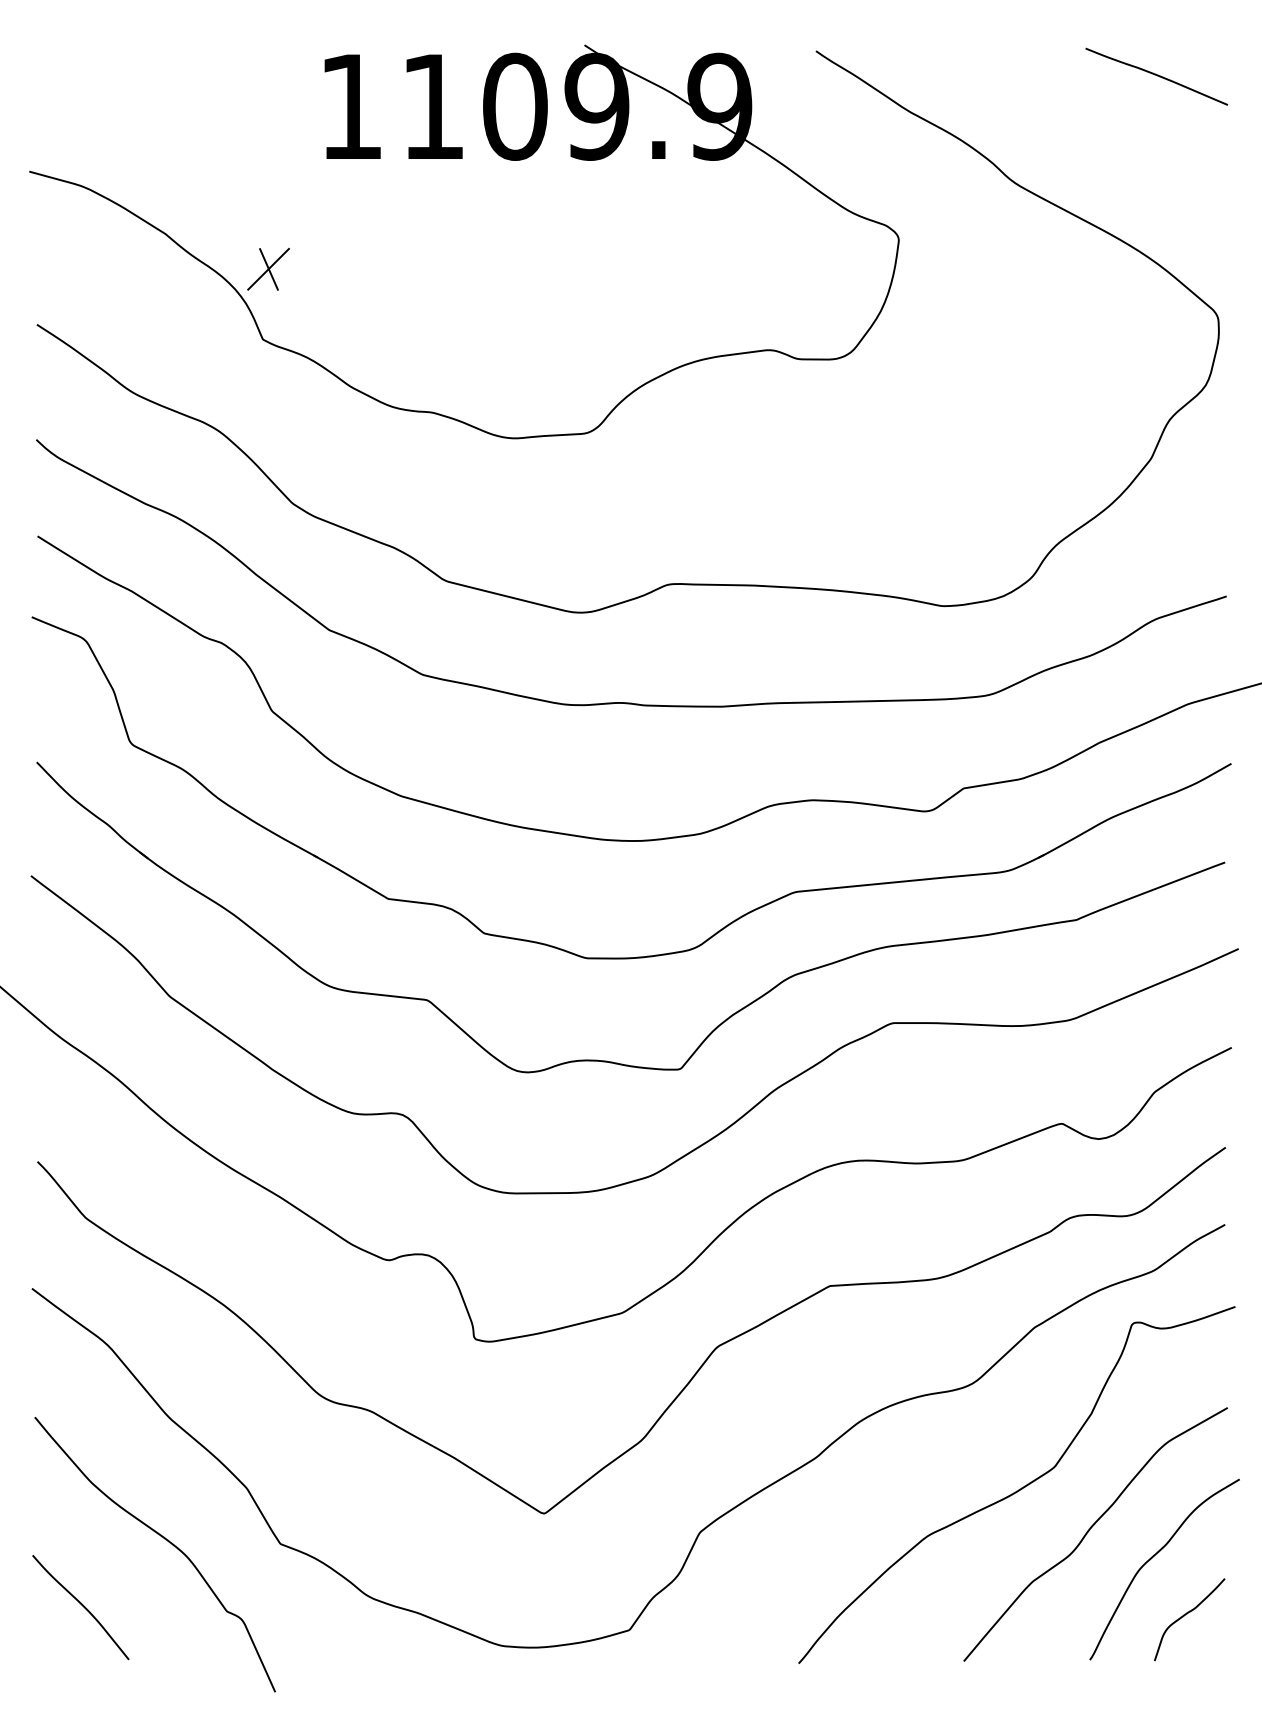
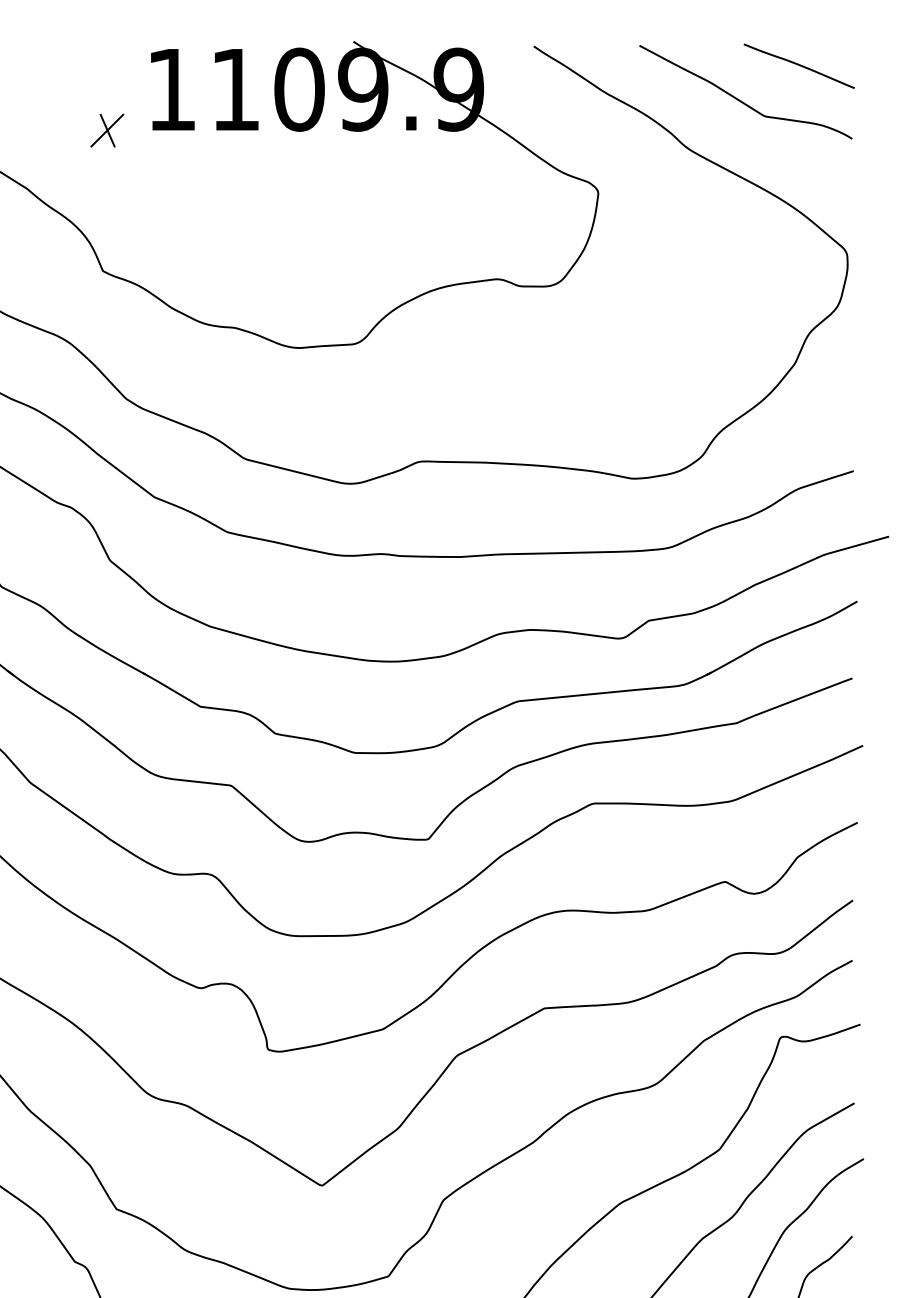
curve: (1083, 121) -> (742, 101), added
part: (268, 269) -> (107, 130), moved

